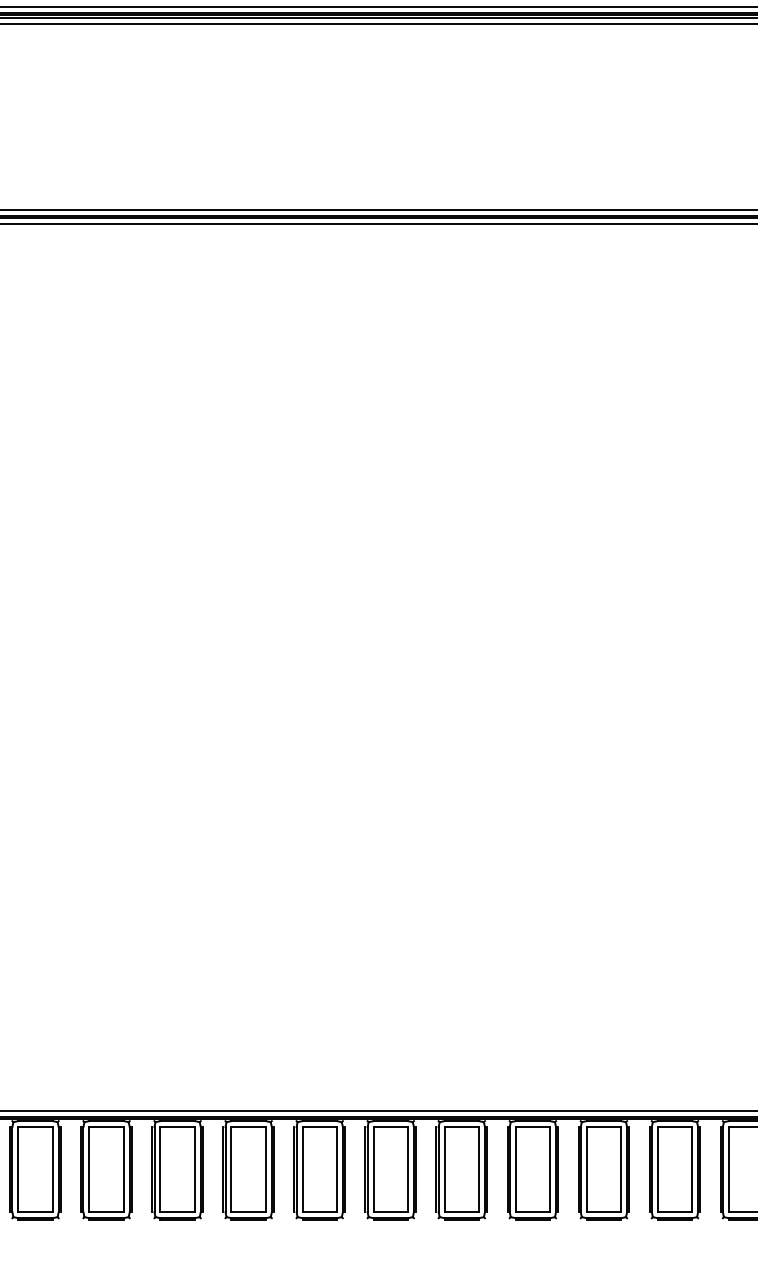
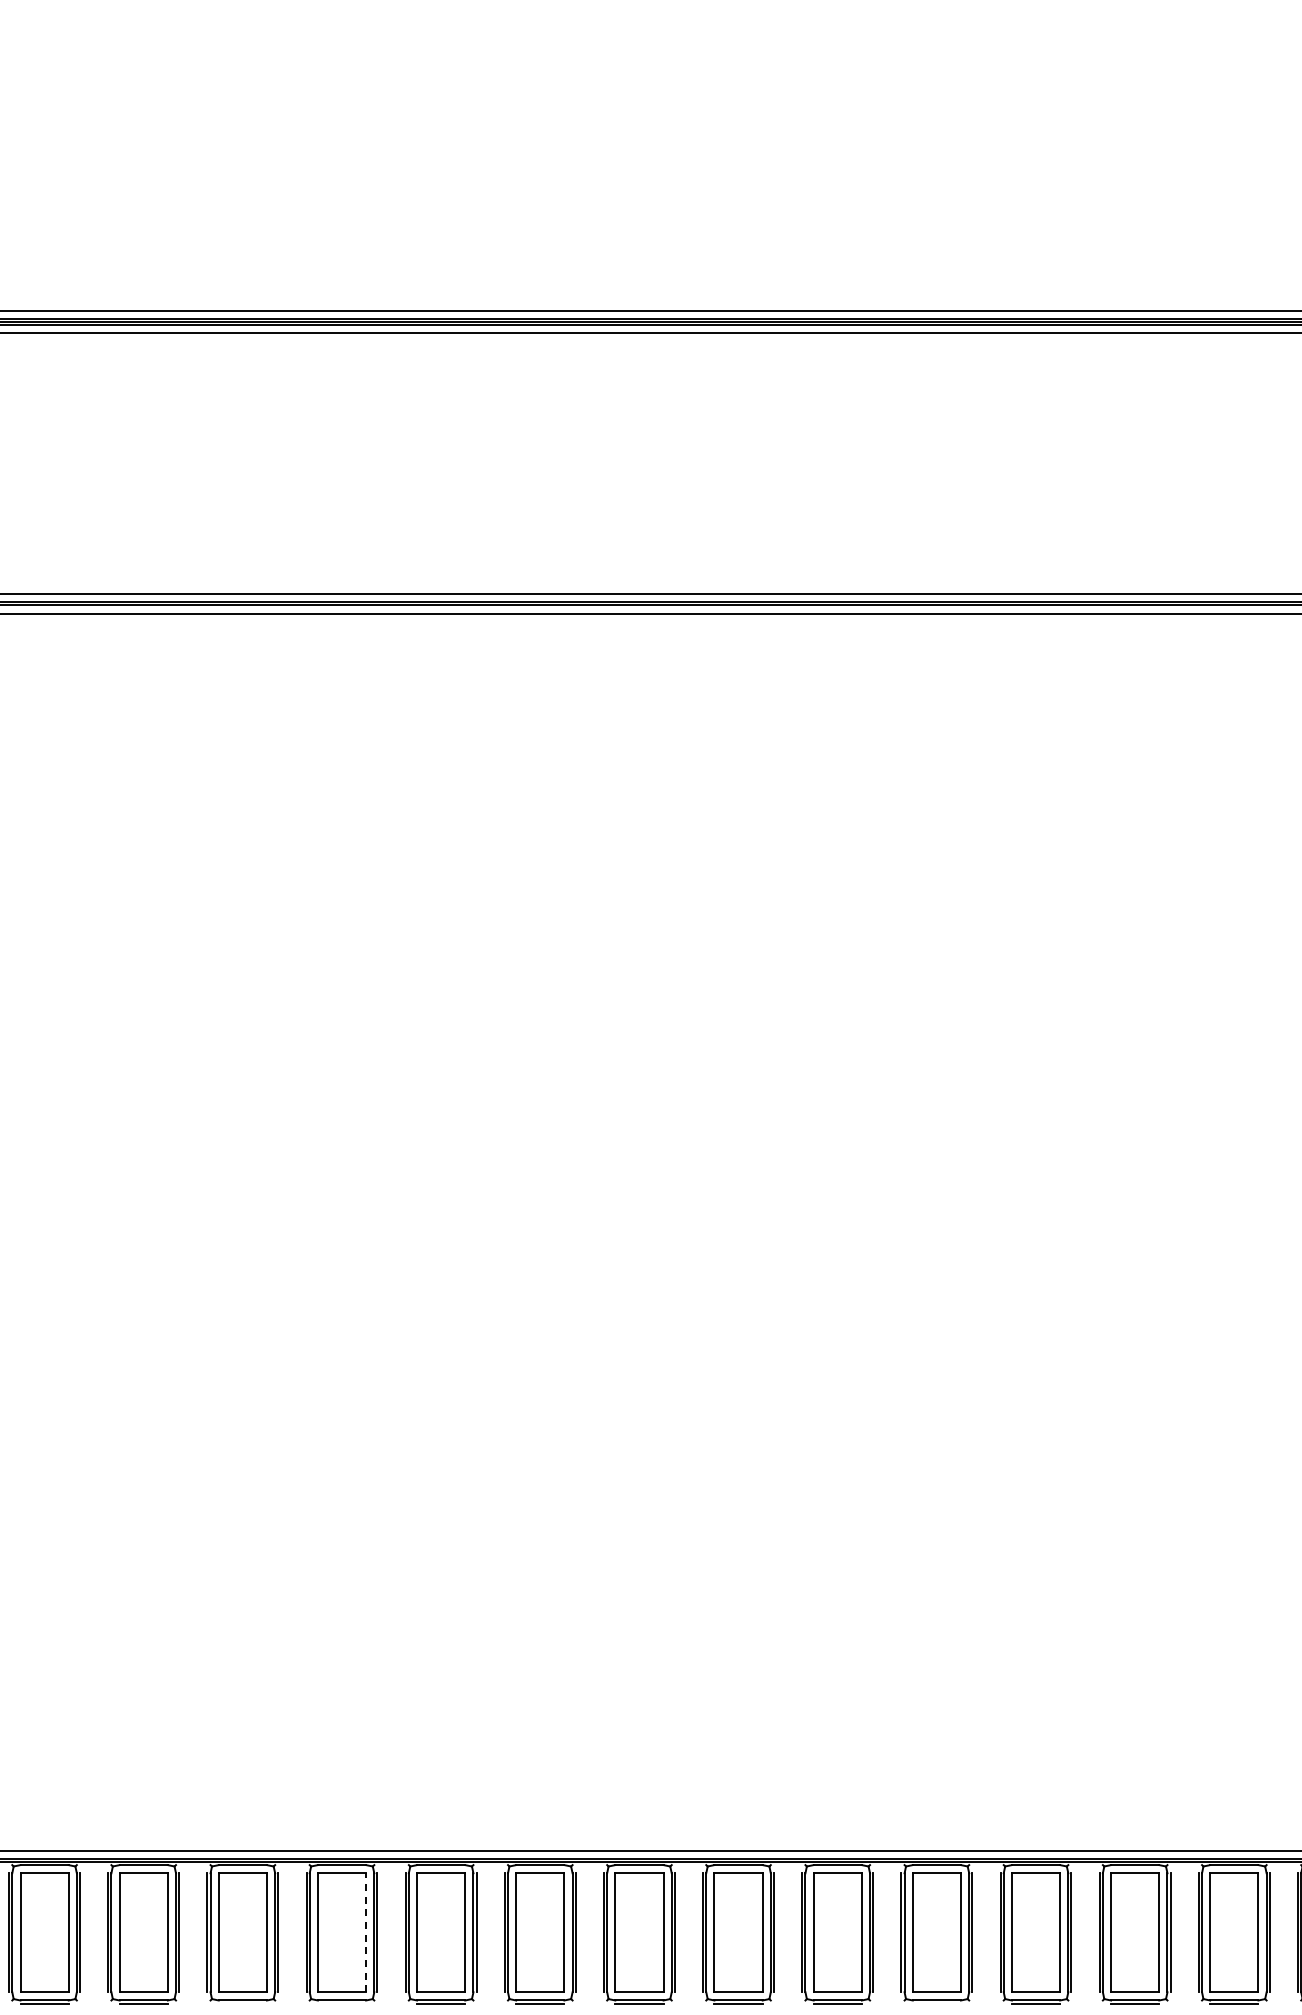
line: (195, 1169) -> (366, 1932), solid -> dashed
line: (106, 1220) -> (242, 2003), removed
line: (177, 1220) -> (341, 2003), removed
line: (603, 1220) -> (936, 2003), removed

